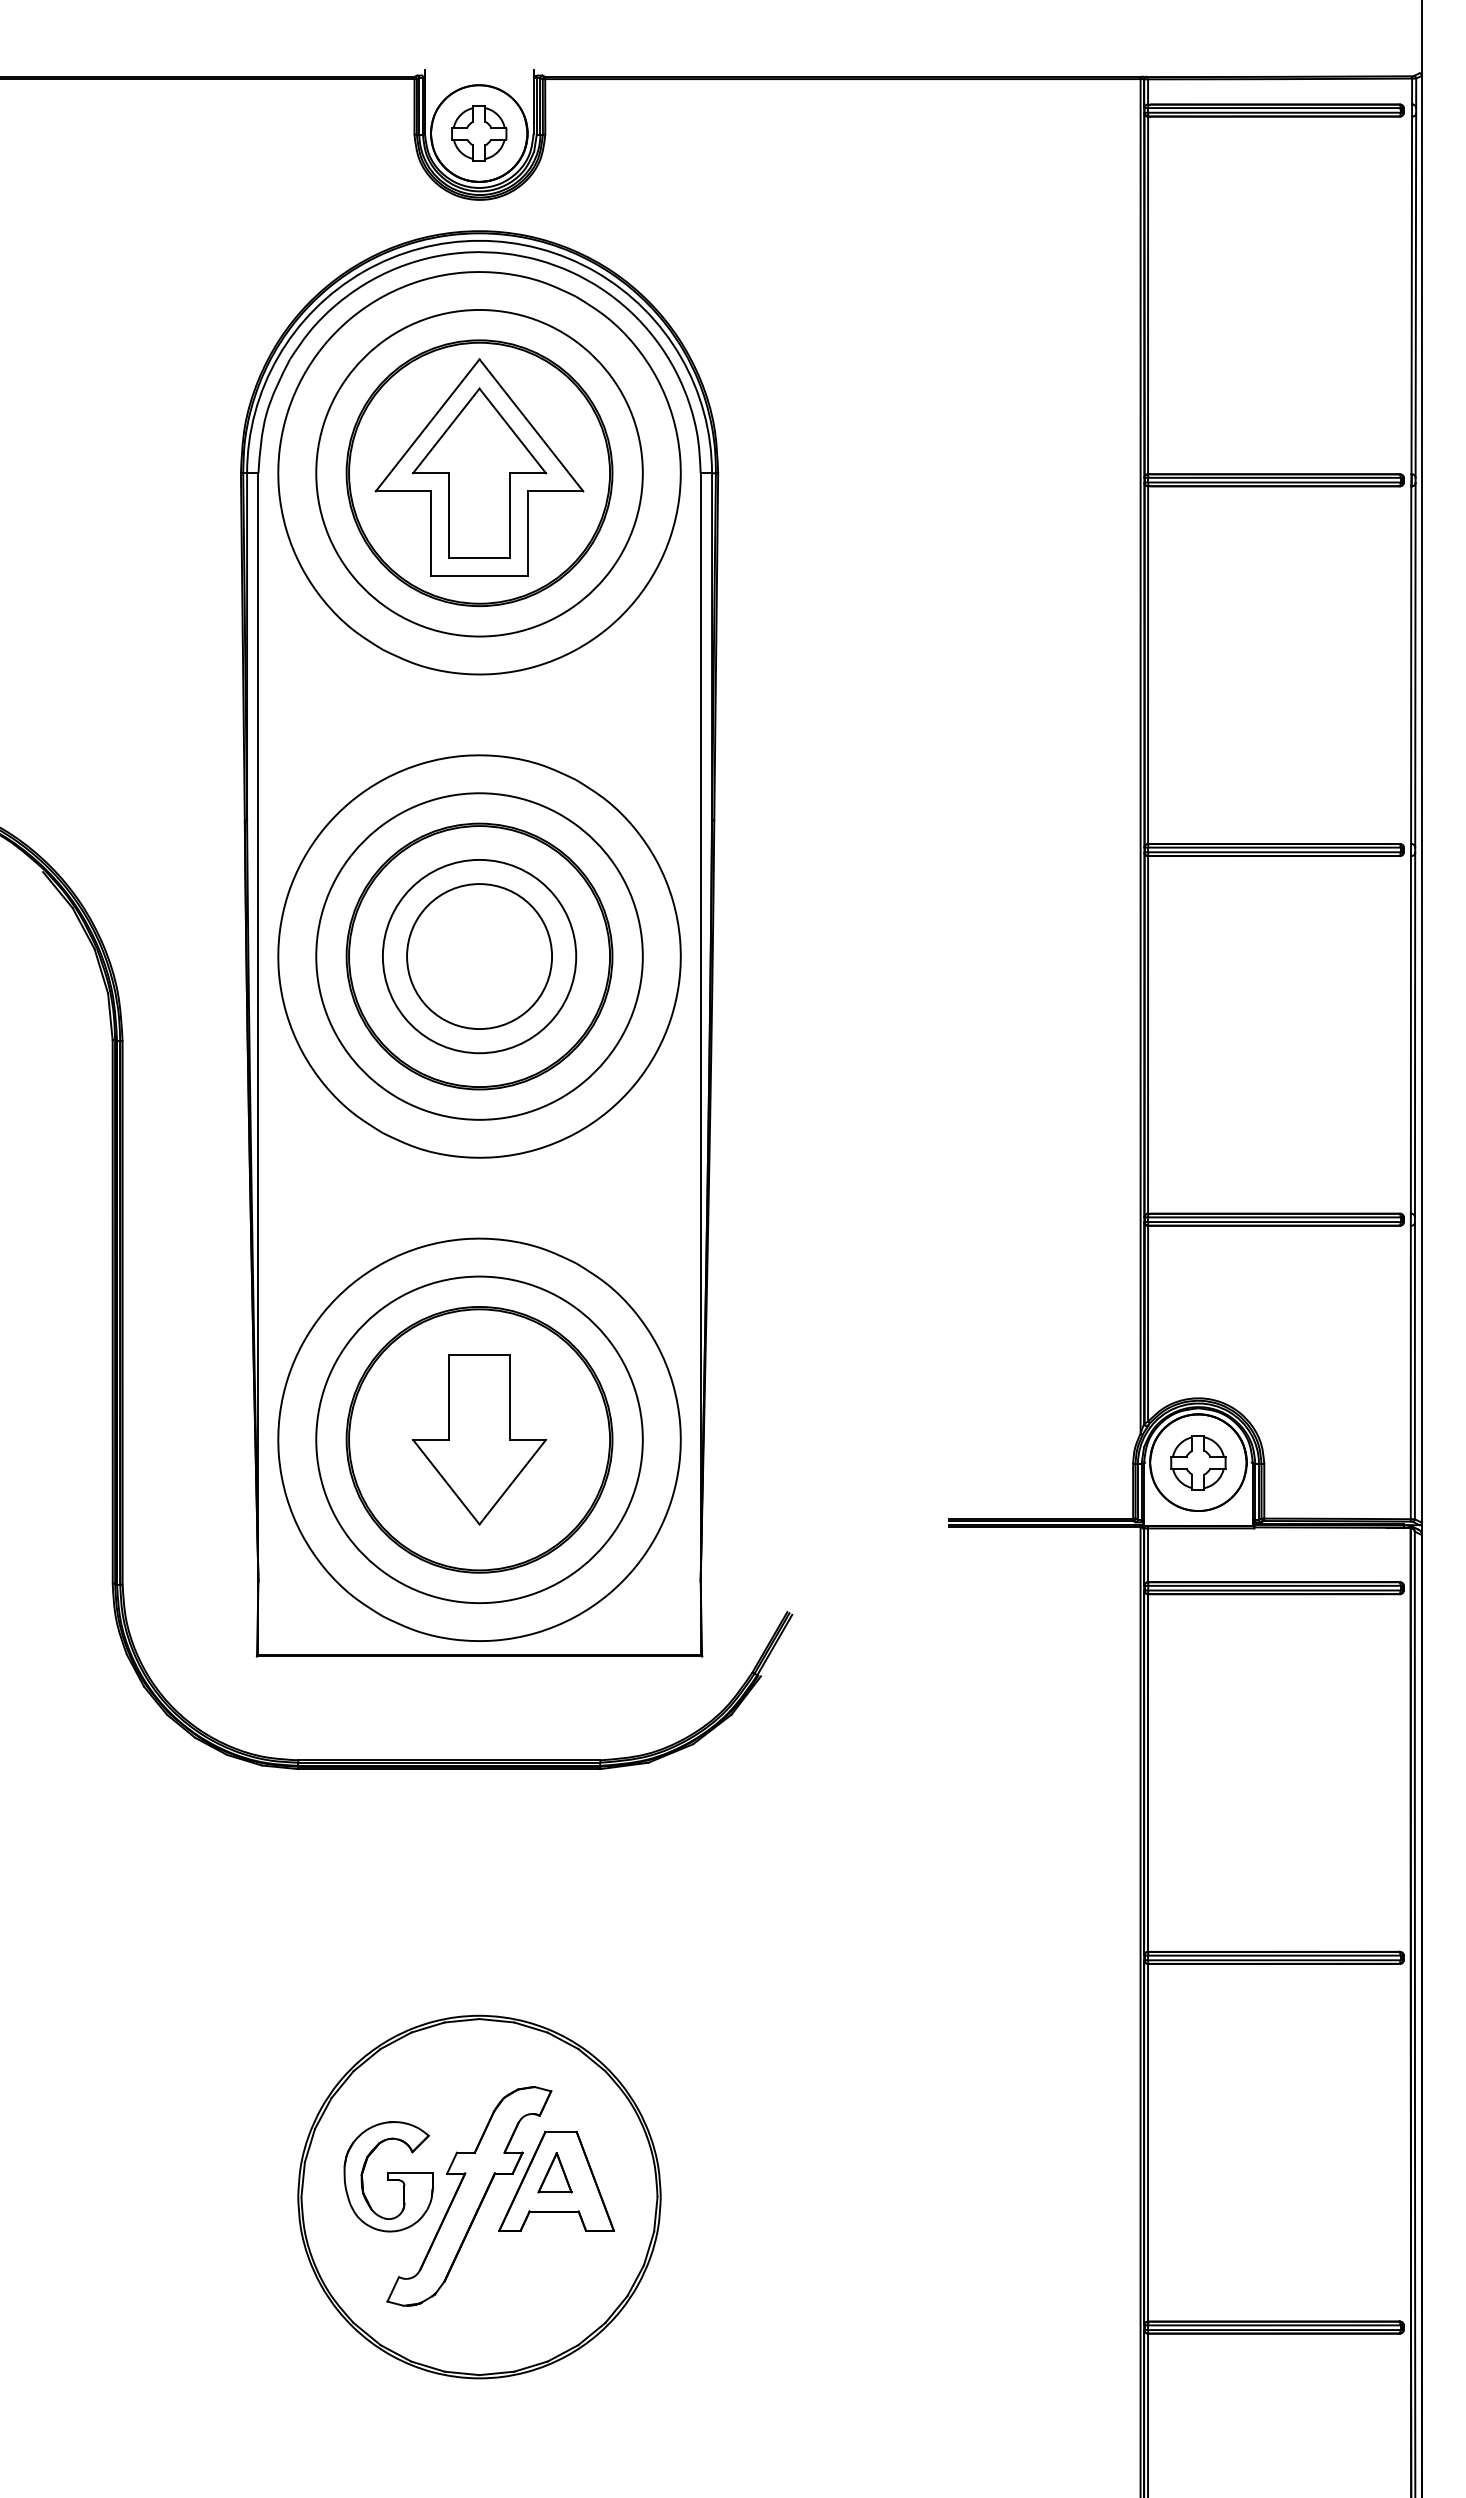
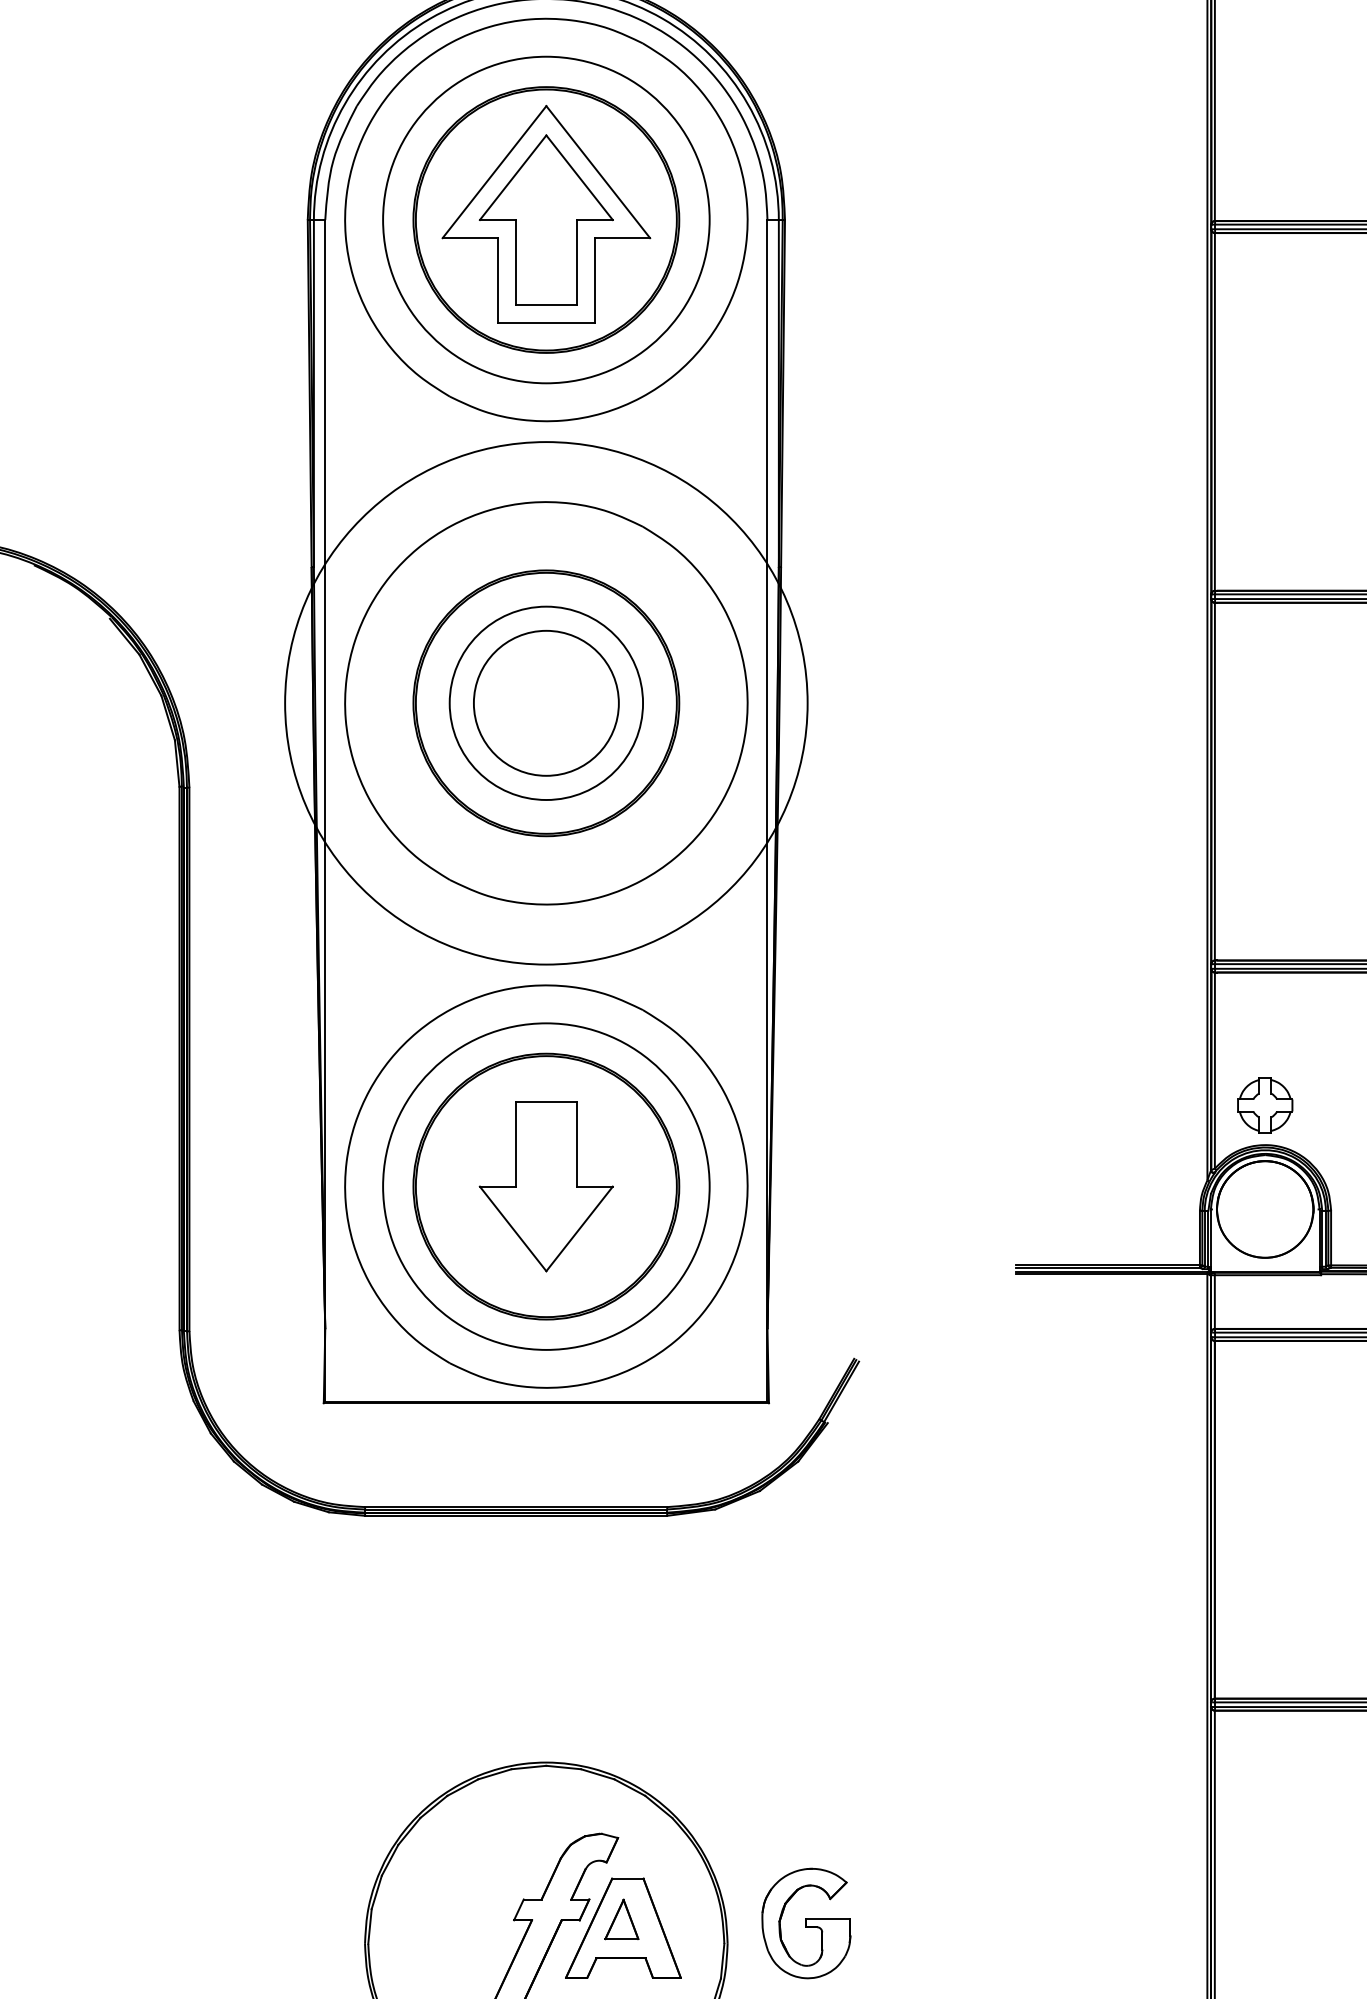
circle: (479, 956) -> (546, 703), size x1.6
part: (1198, 1462) -> (1265, 1105), moved
part: (388, 2176) -> (806, 1923), moved

